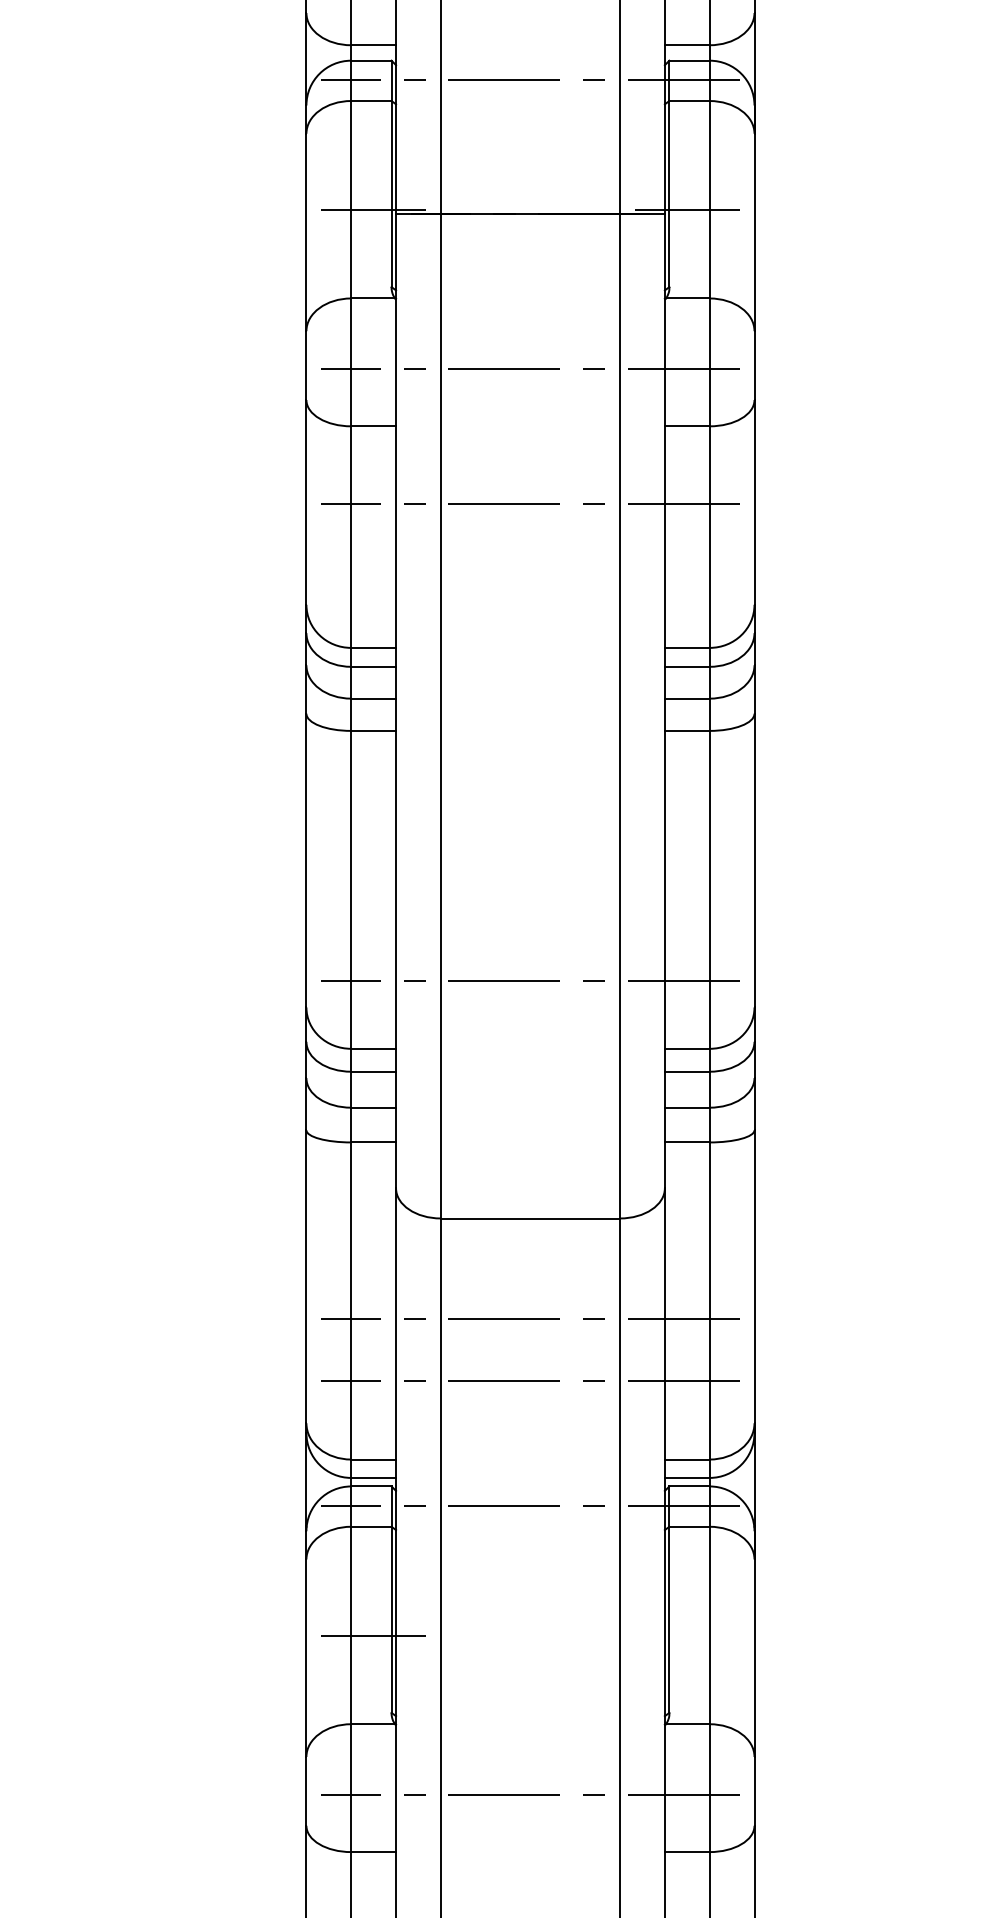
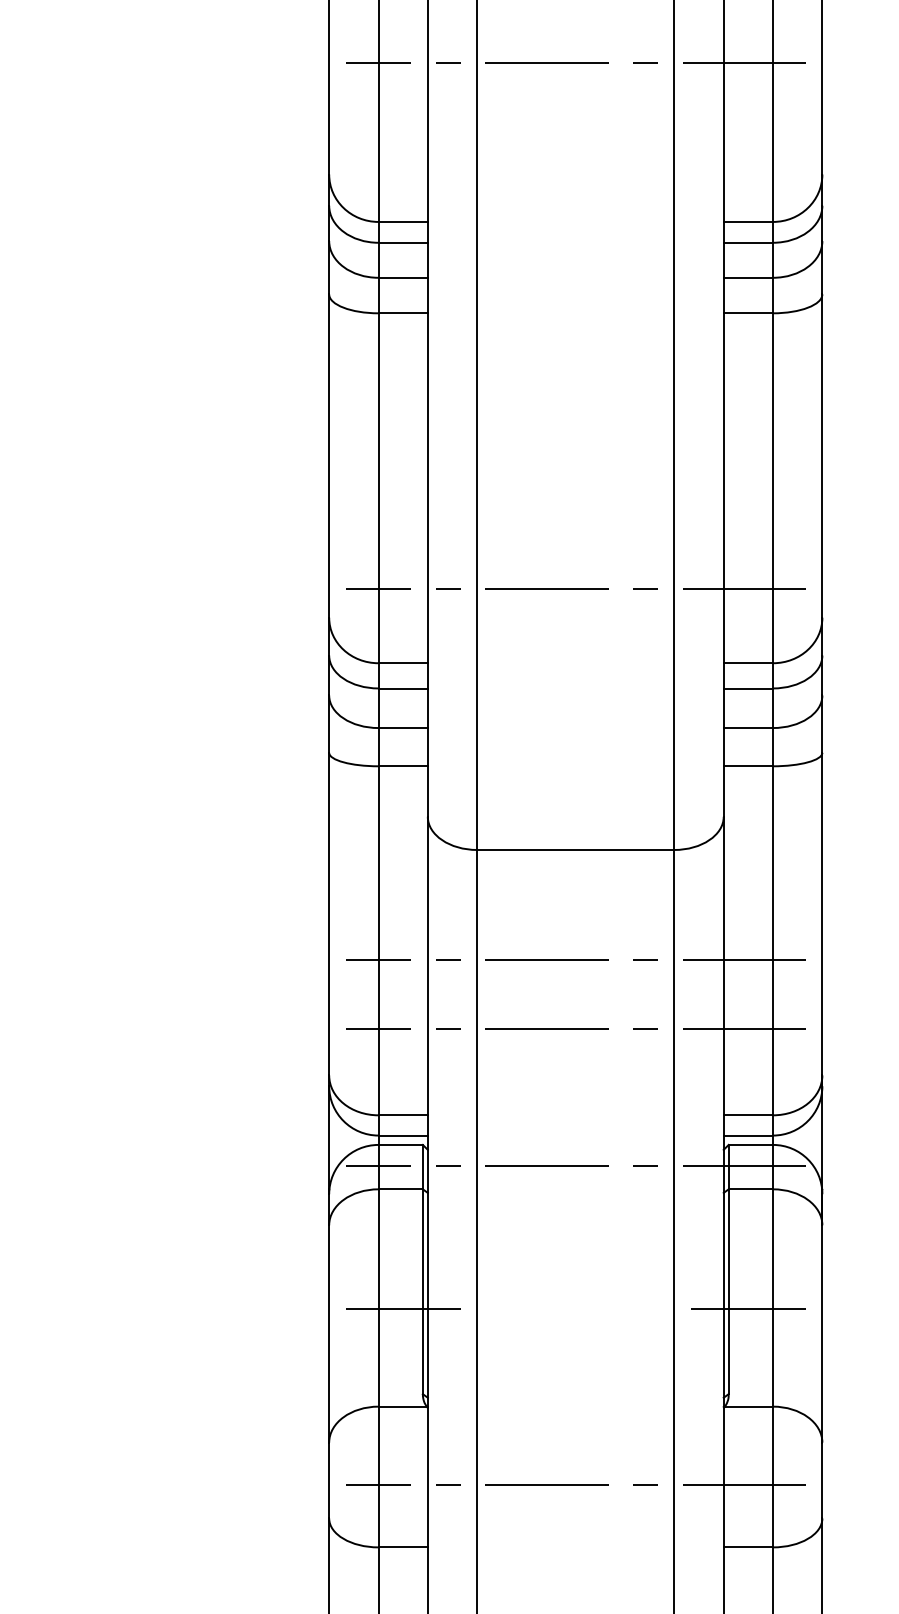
line: (687, 1635) -> (748, 1308), added

